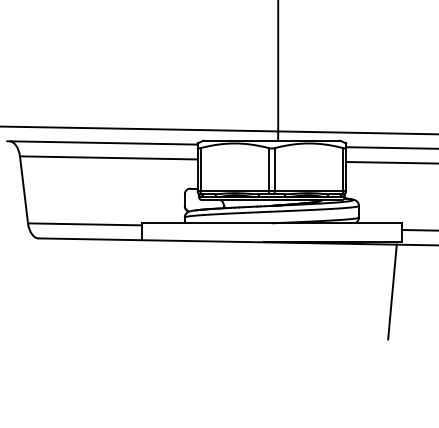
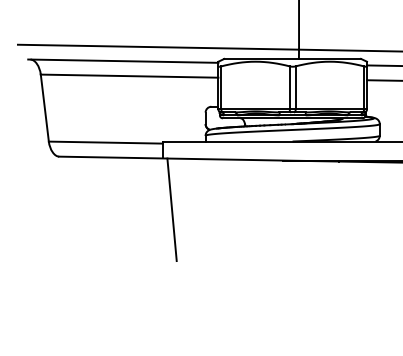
line: (150, 291) -> (171, 209), added

